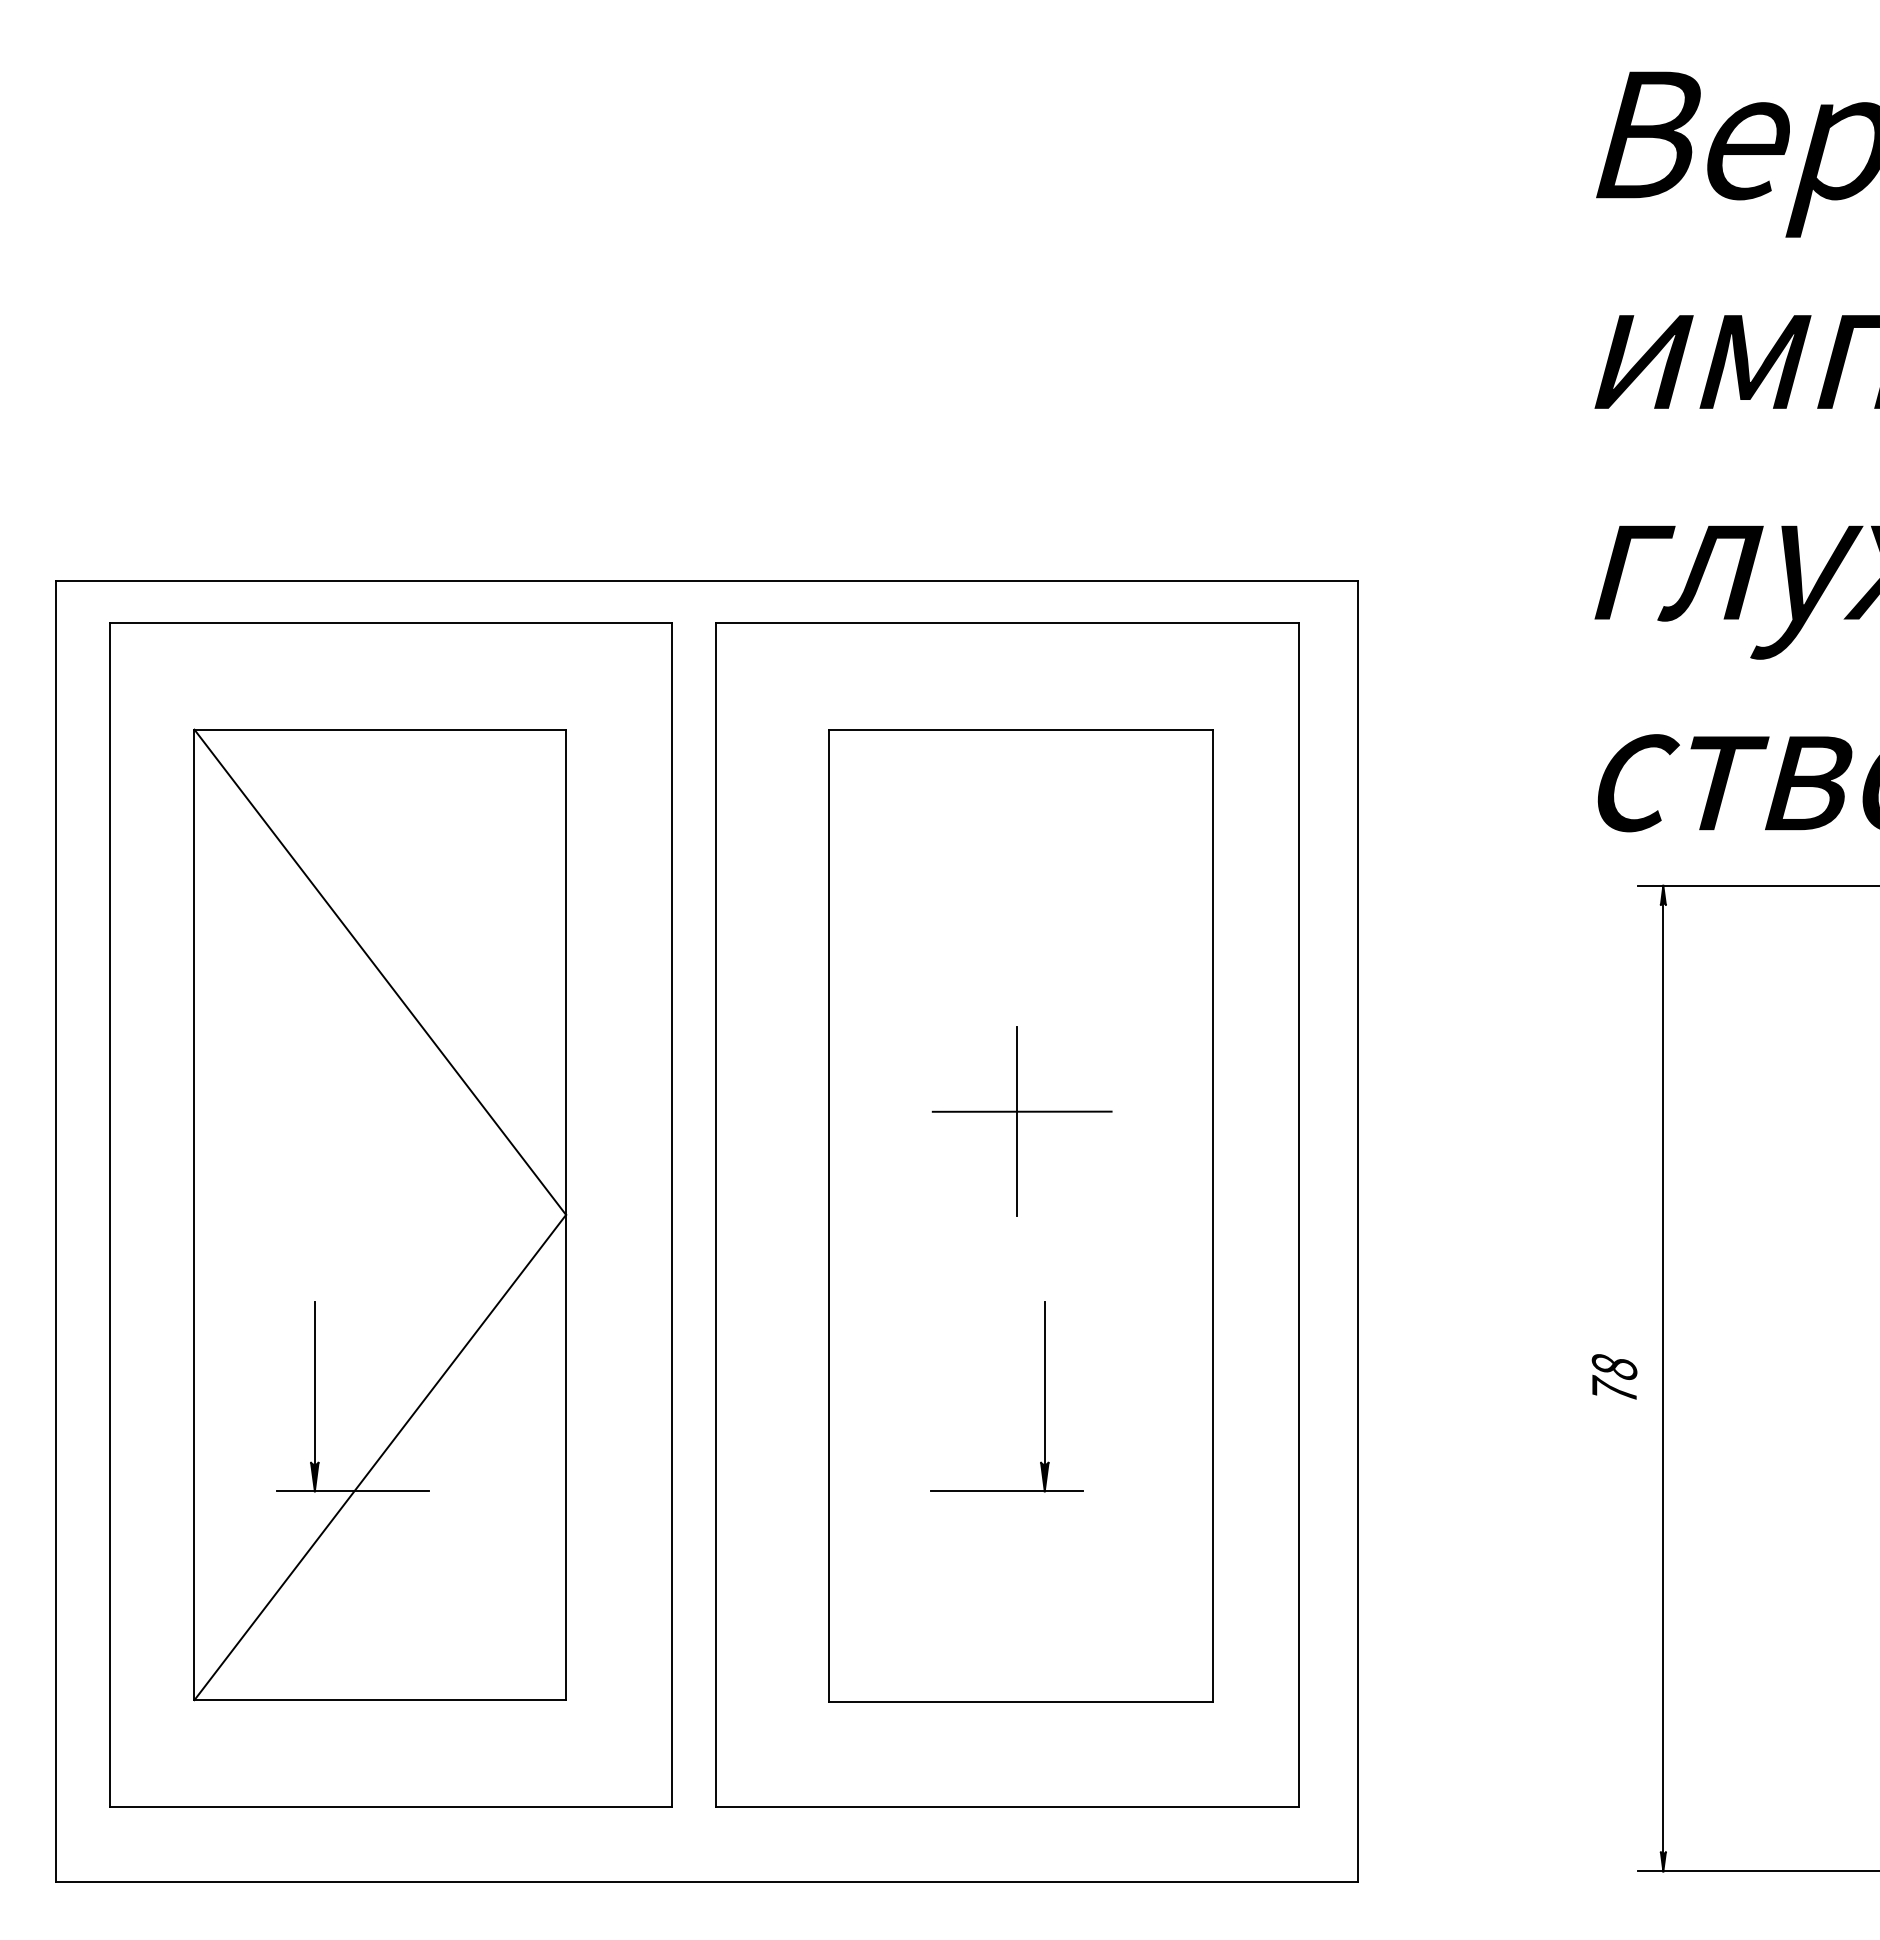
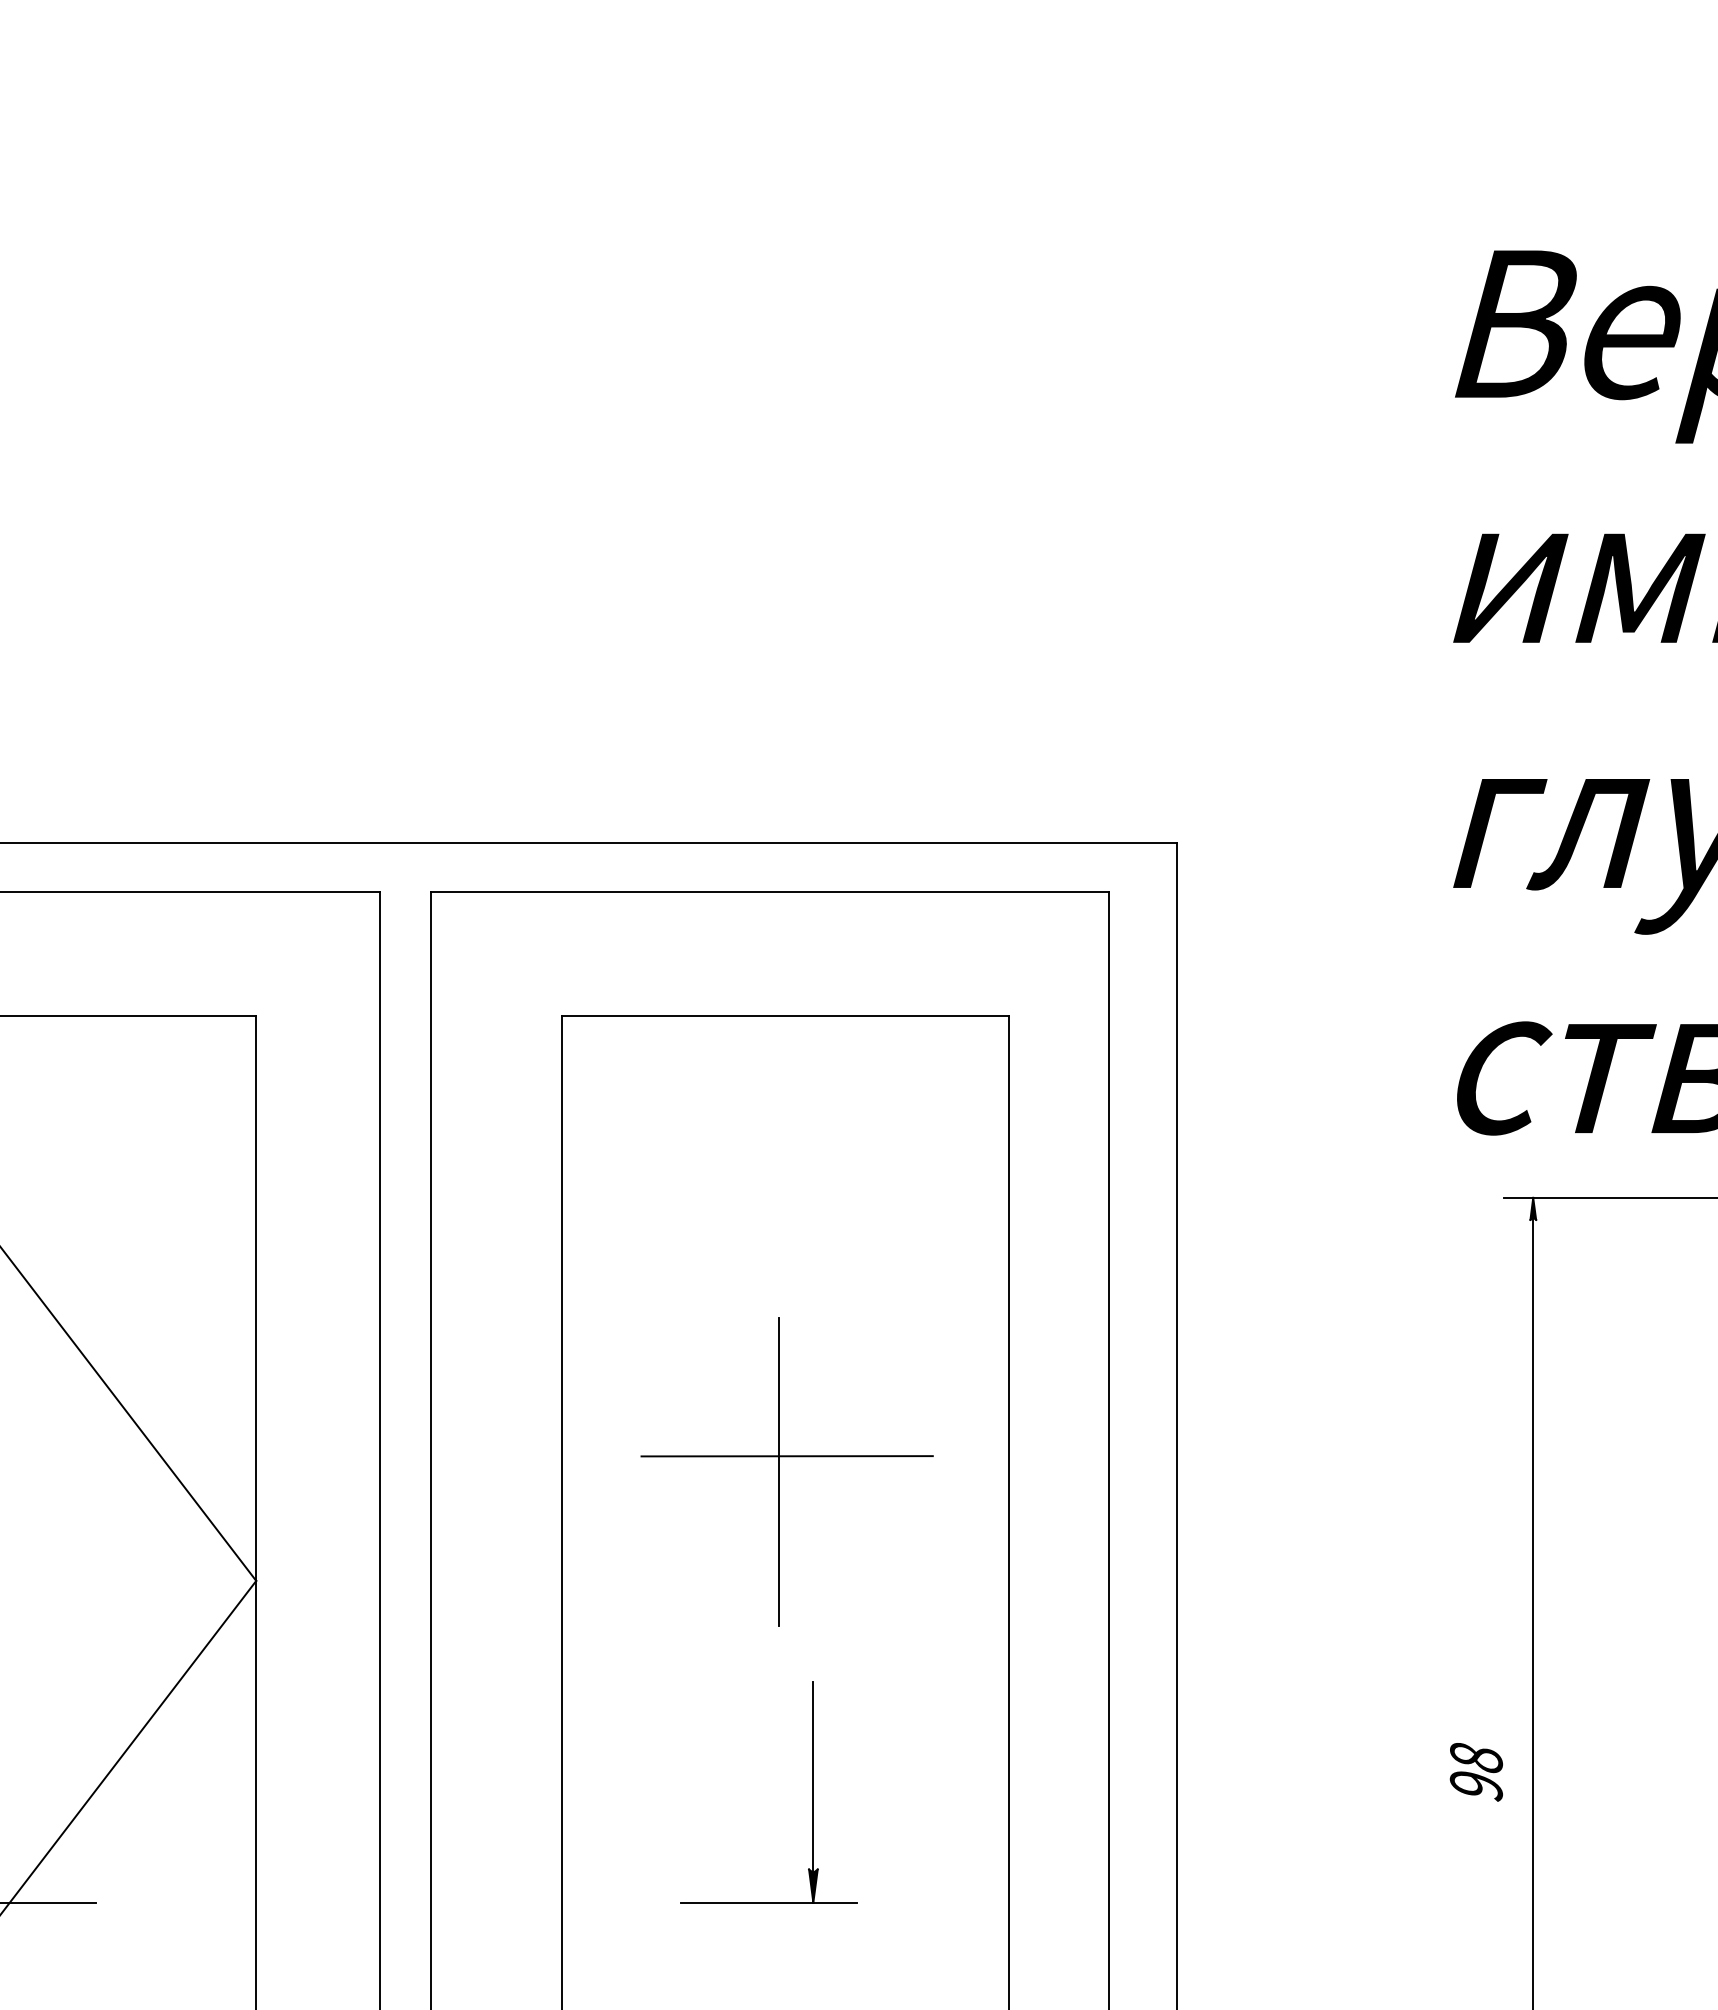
part: (1021, 1121) -> (786, 1472), size x1.4
text: (1614, 1389) -> (1476, 1784), 78 -> 98

